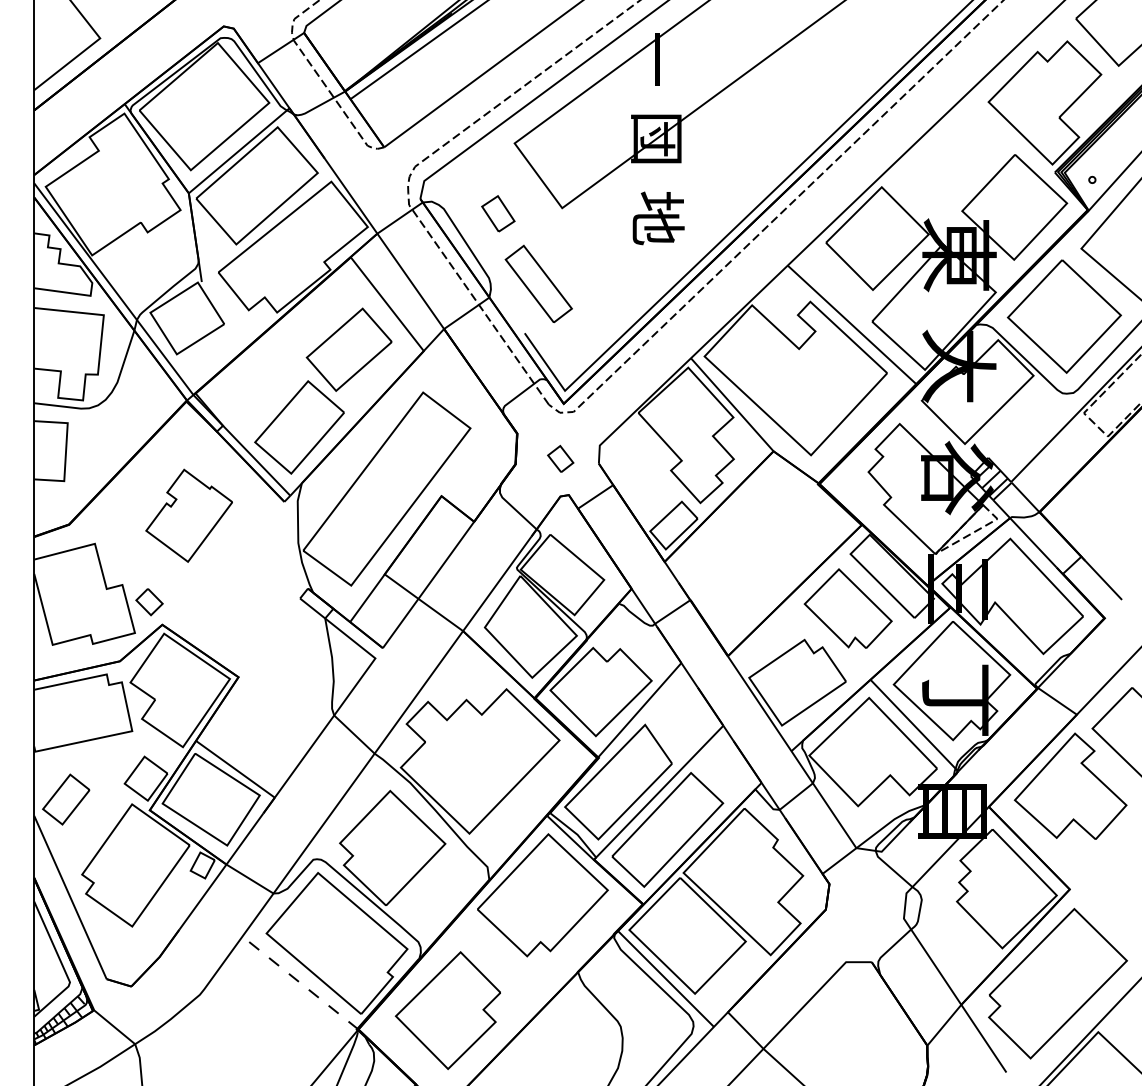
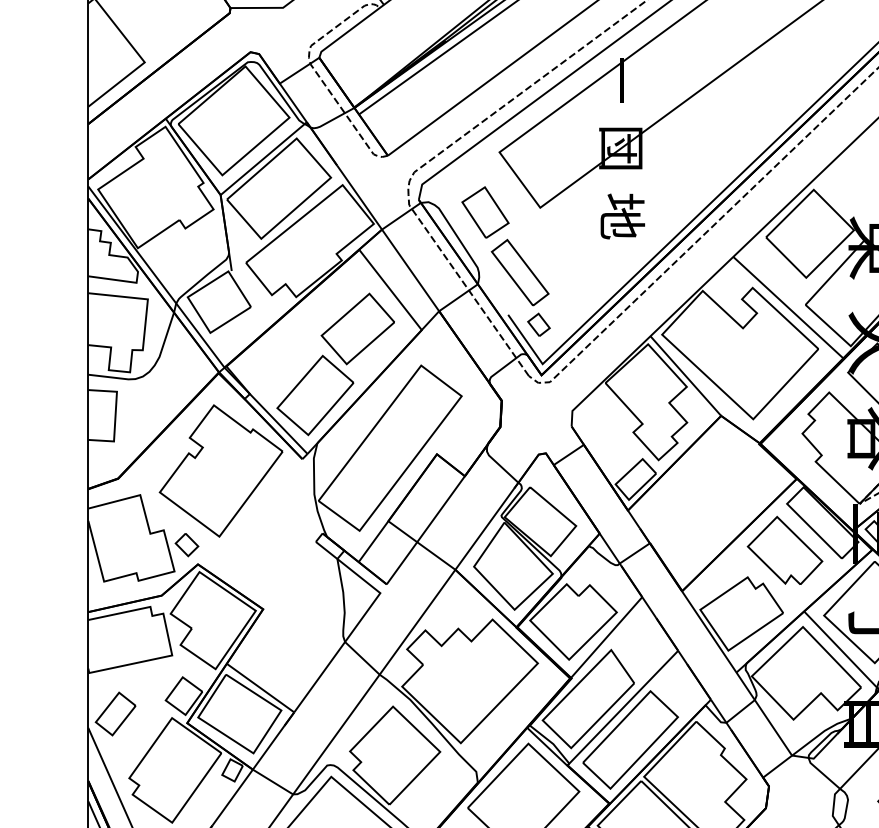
part: (498, 213) -> (485, 212), size x1.67
part: (560, 458) -> (538, 324), moved
part: (188, 515) -> (220, 470), size x1.67

